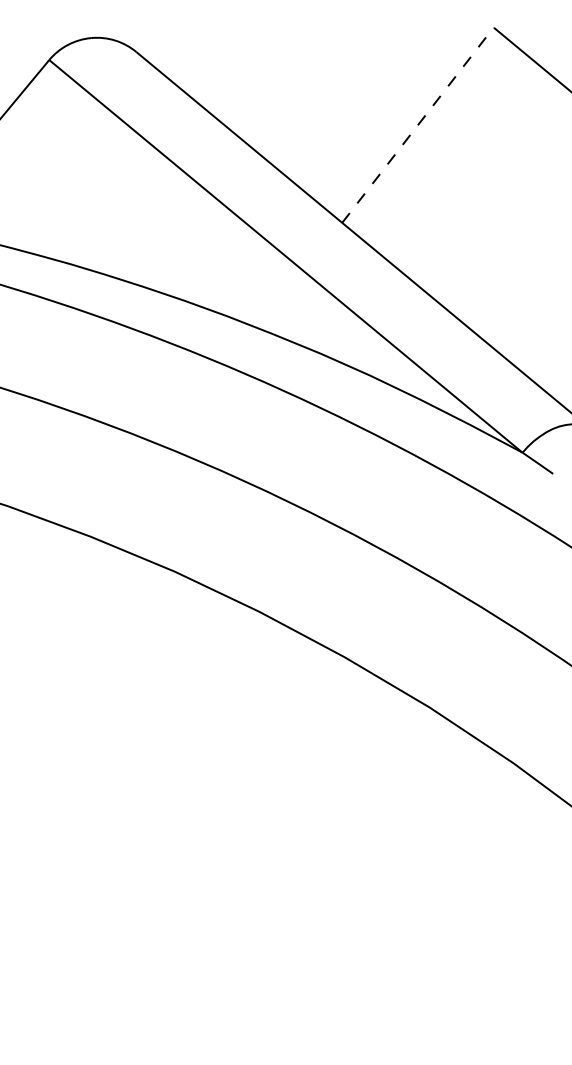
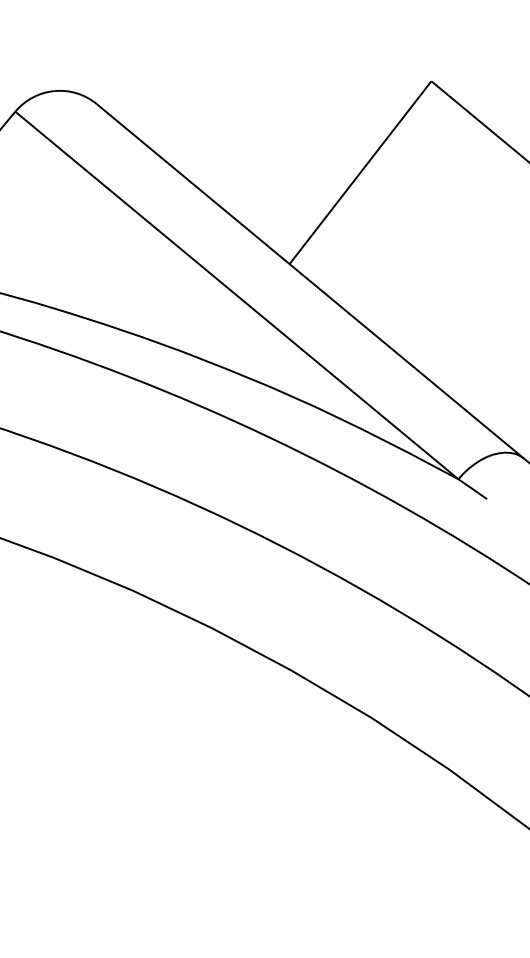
line: (417, 125) -> (360, 172), dashed -> solid

